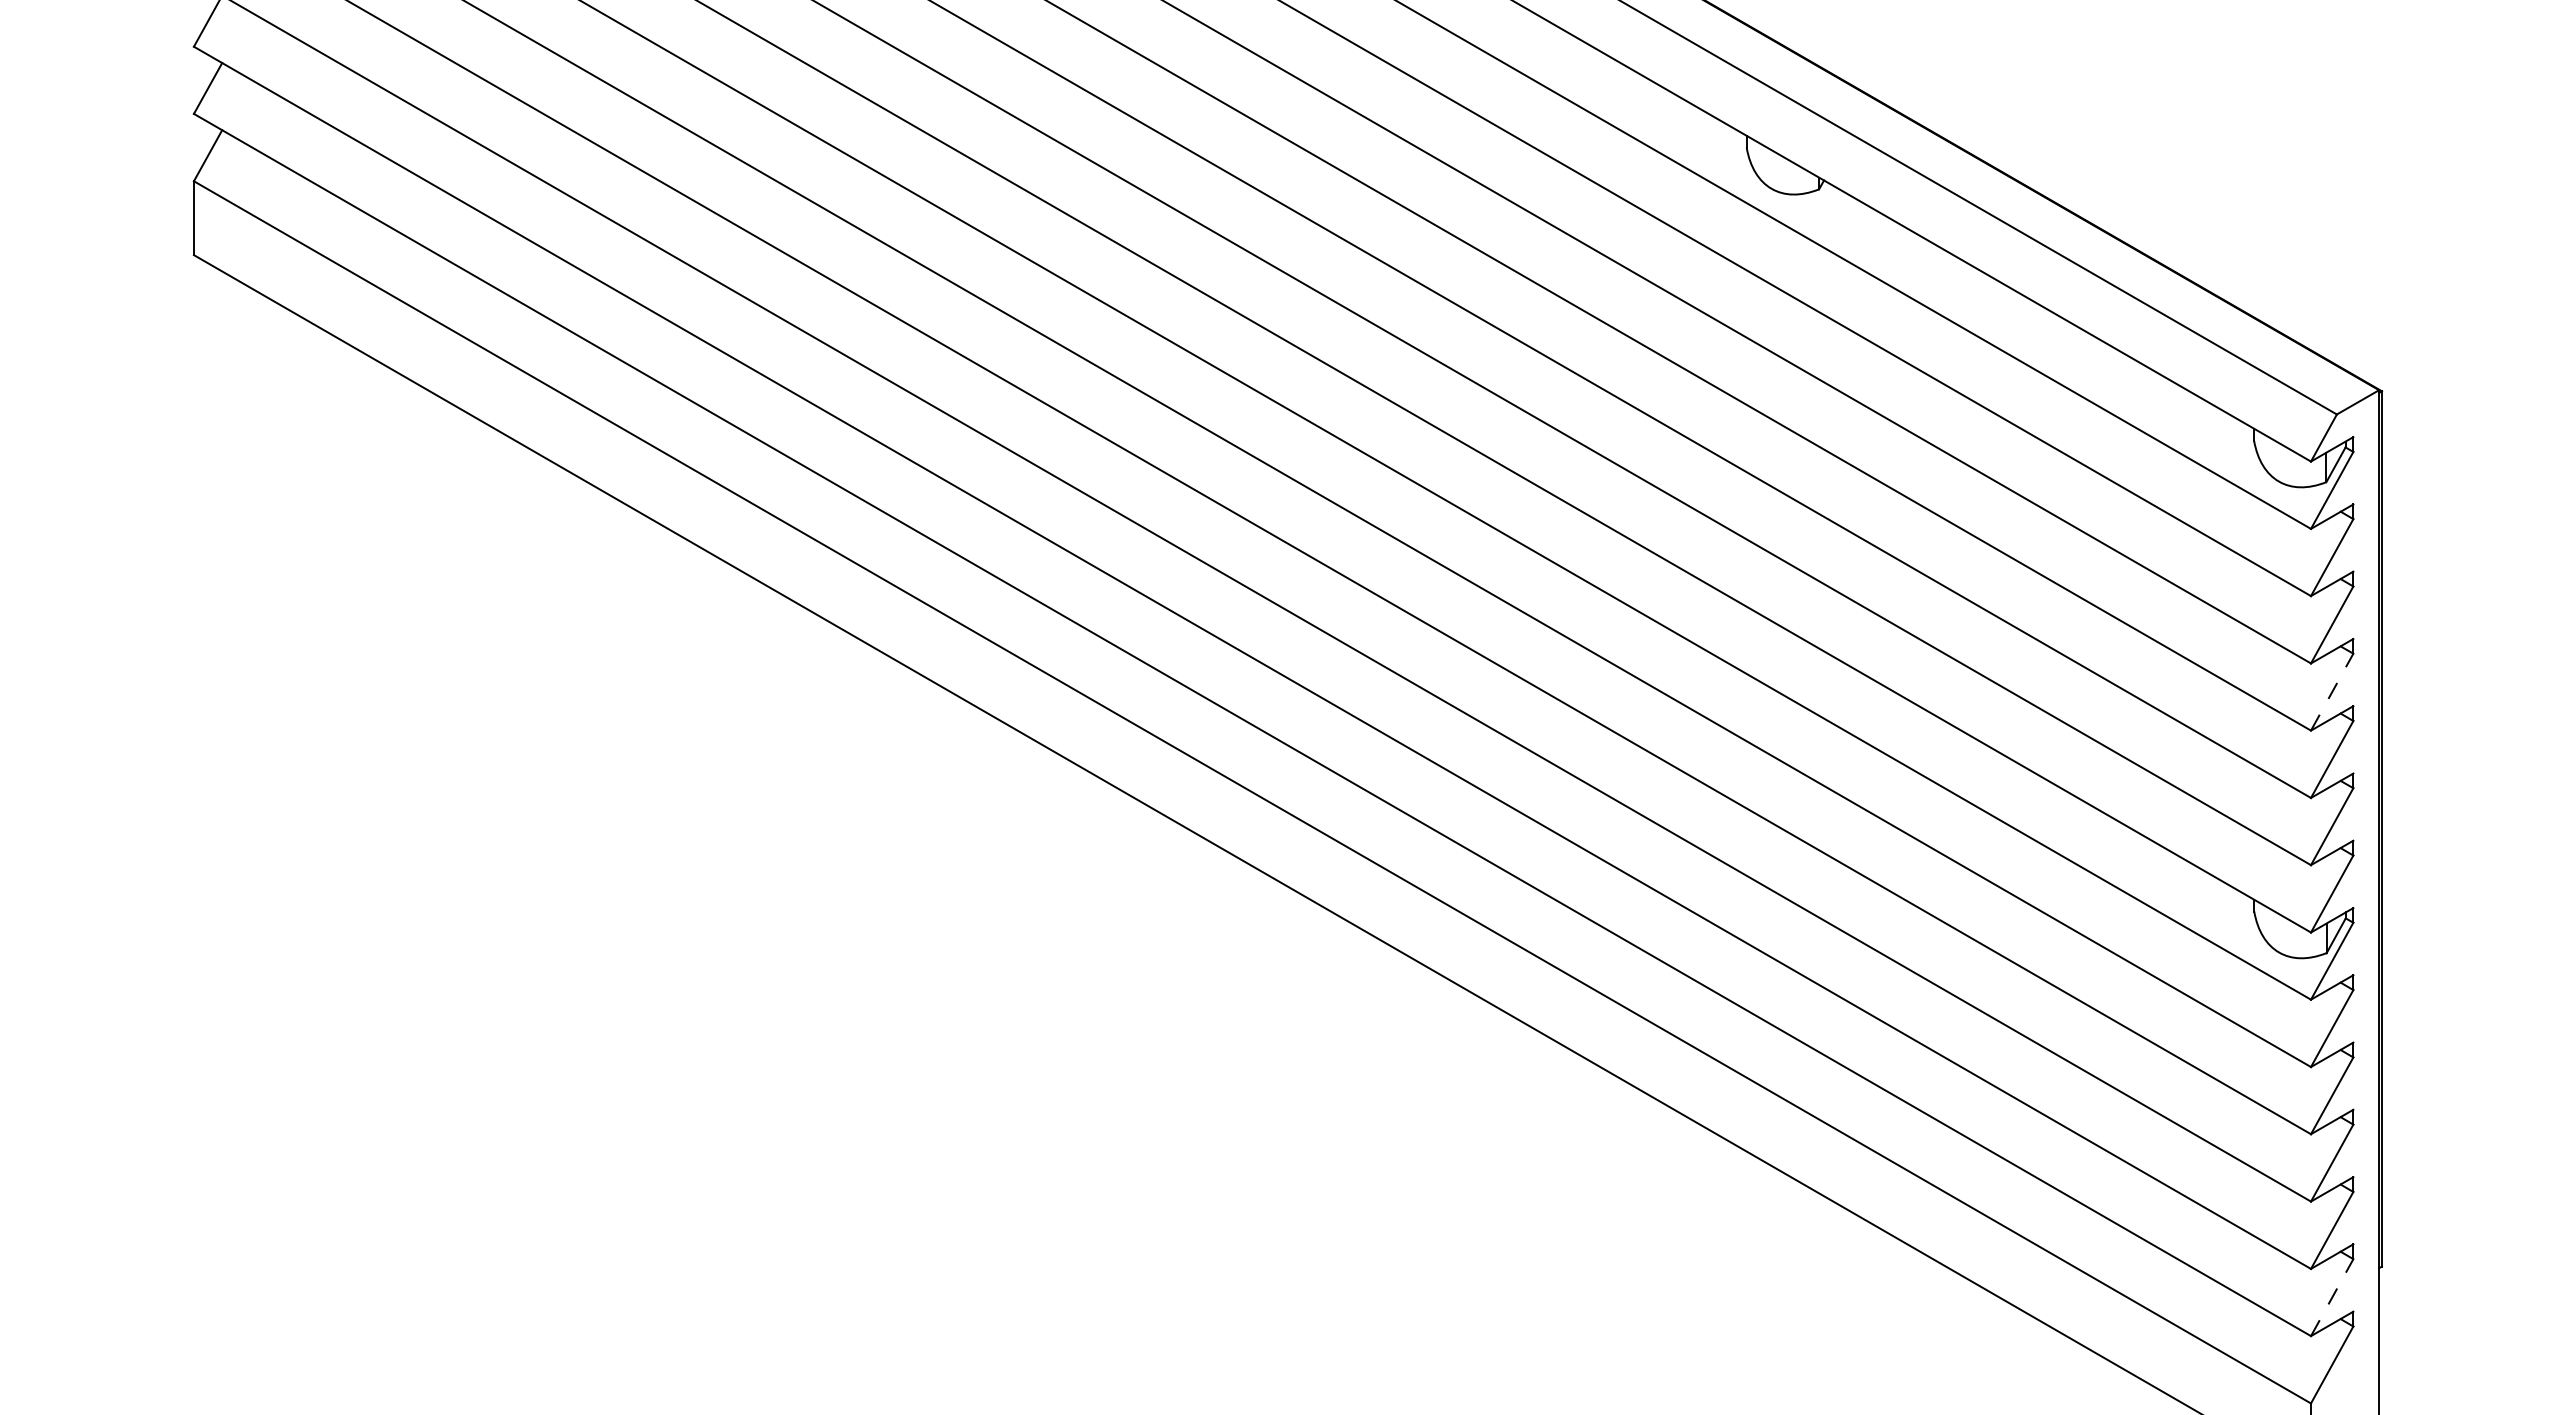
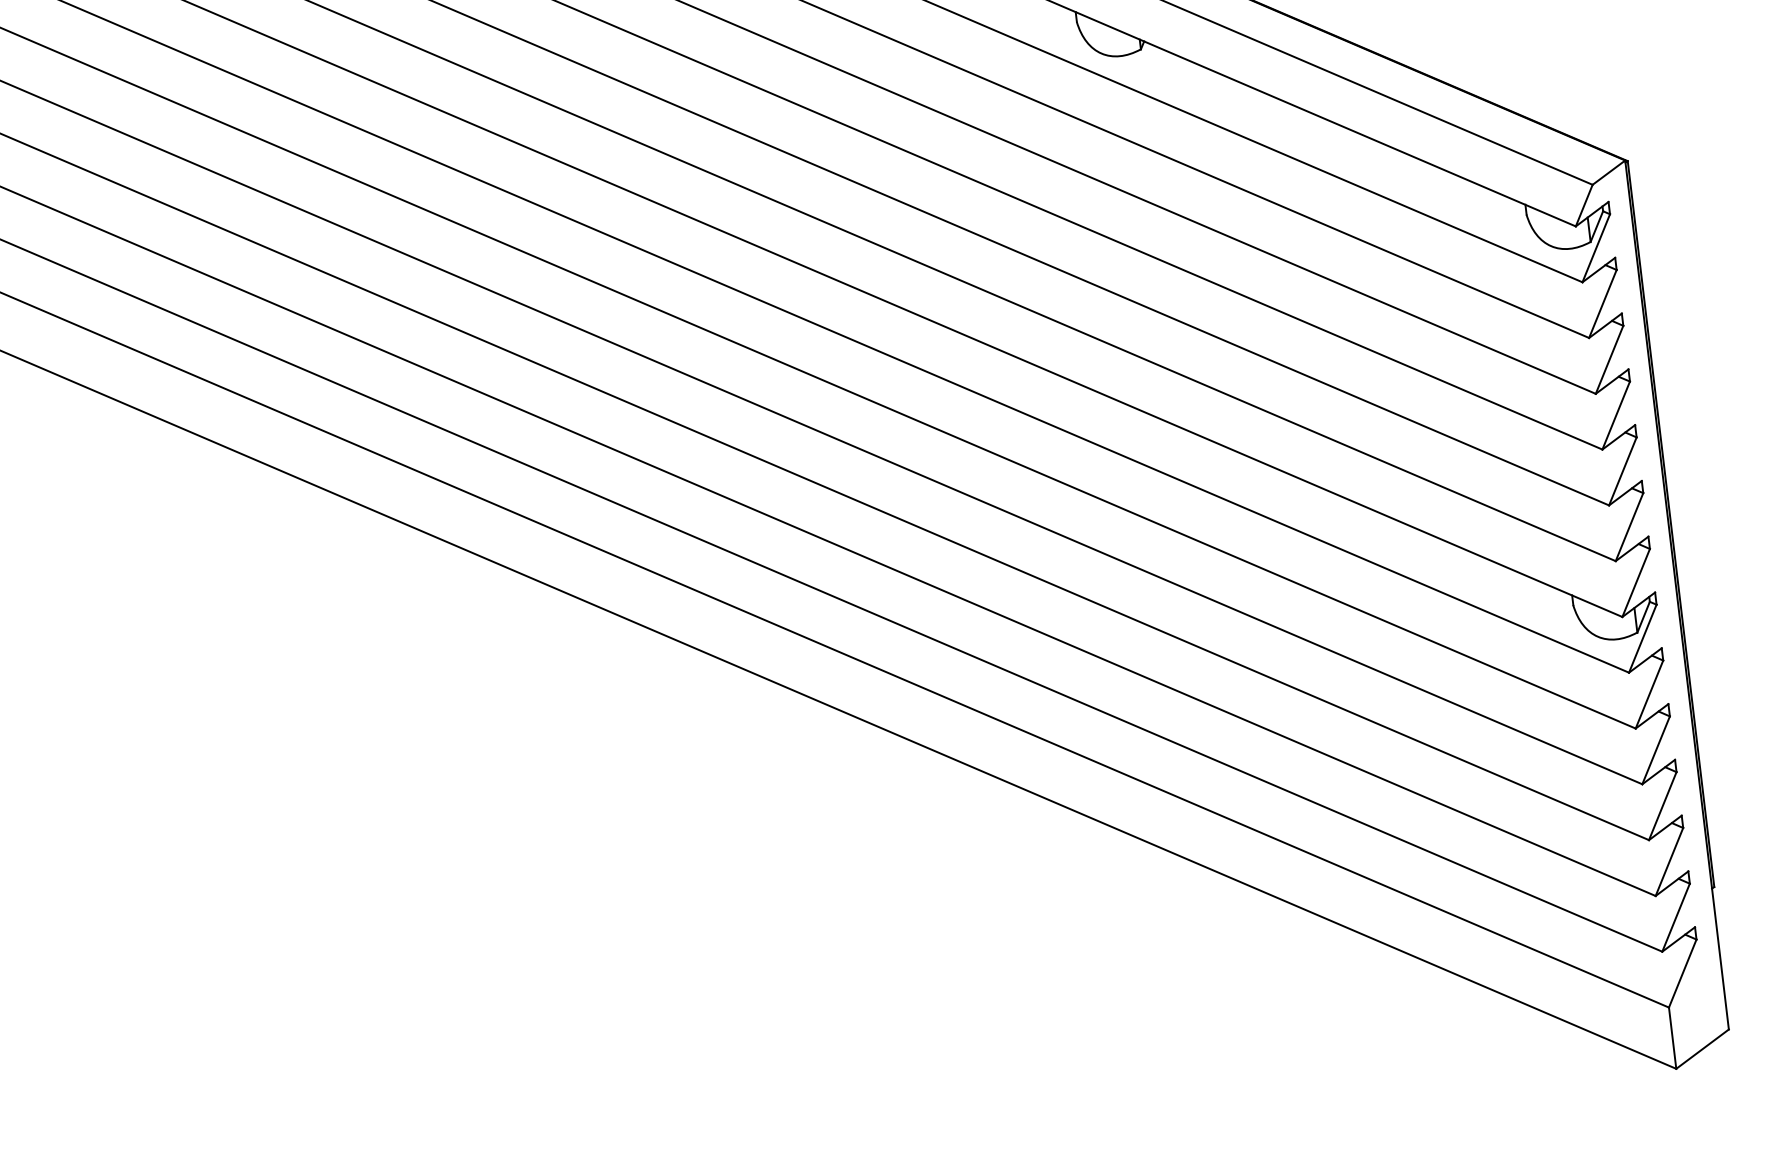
line: (2332, 692) -> (1616, 415), dashed -> solid
line: (2332, 1297) -> (1676, 917), dashed -> solid

